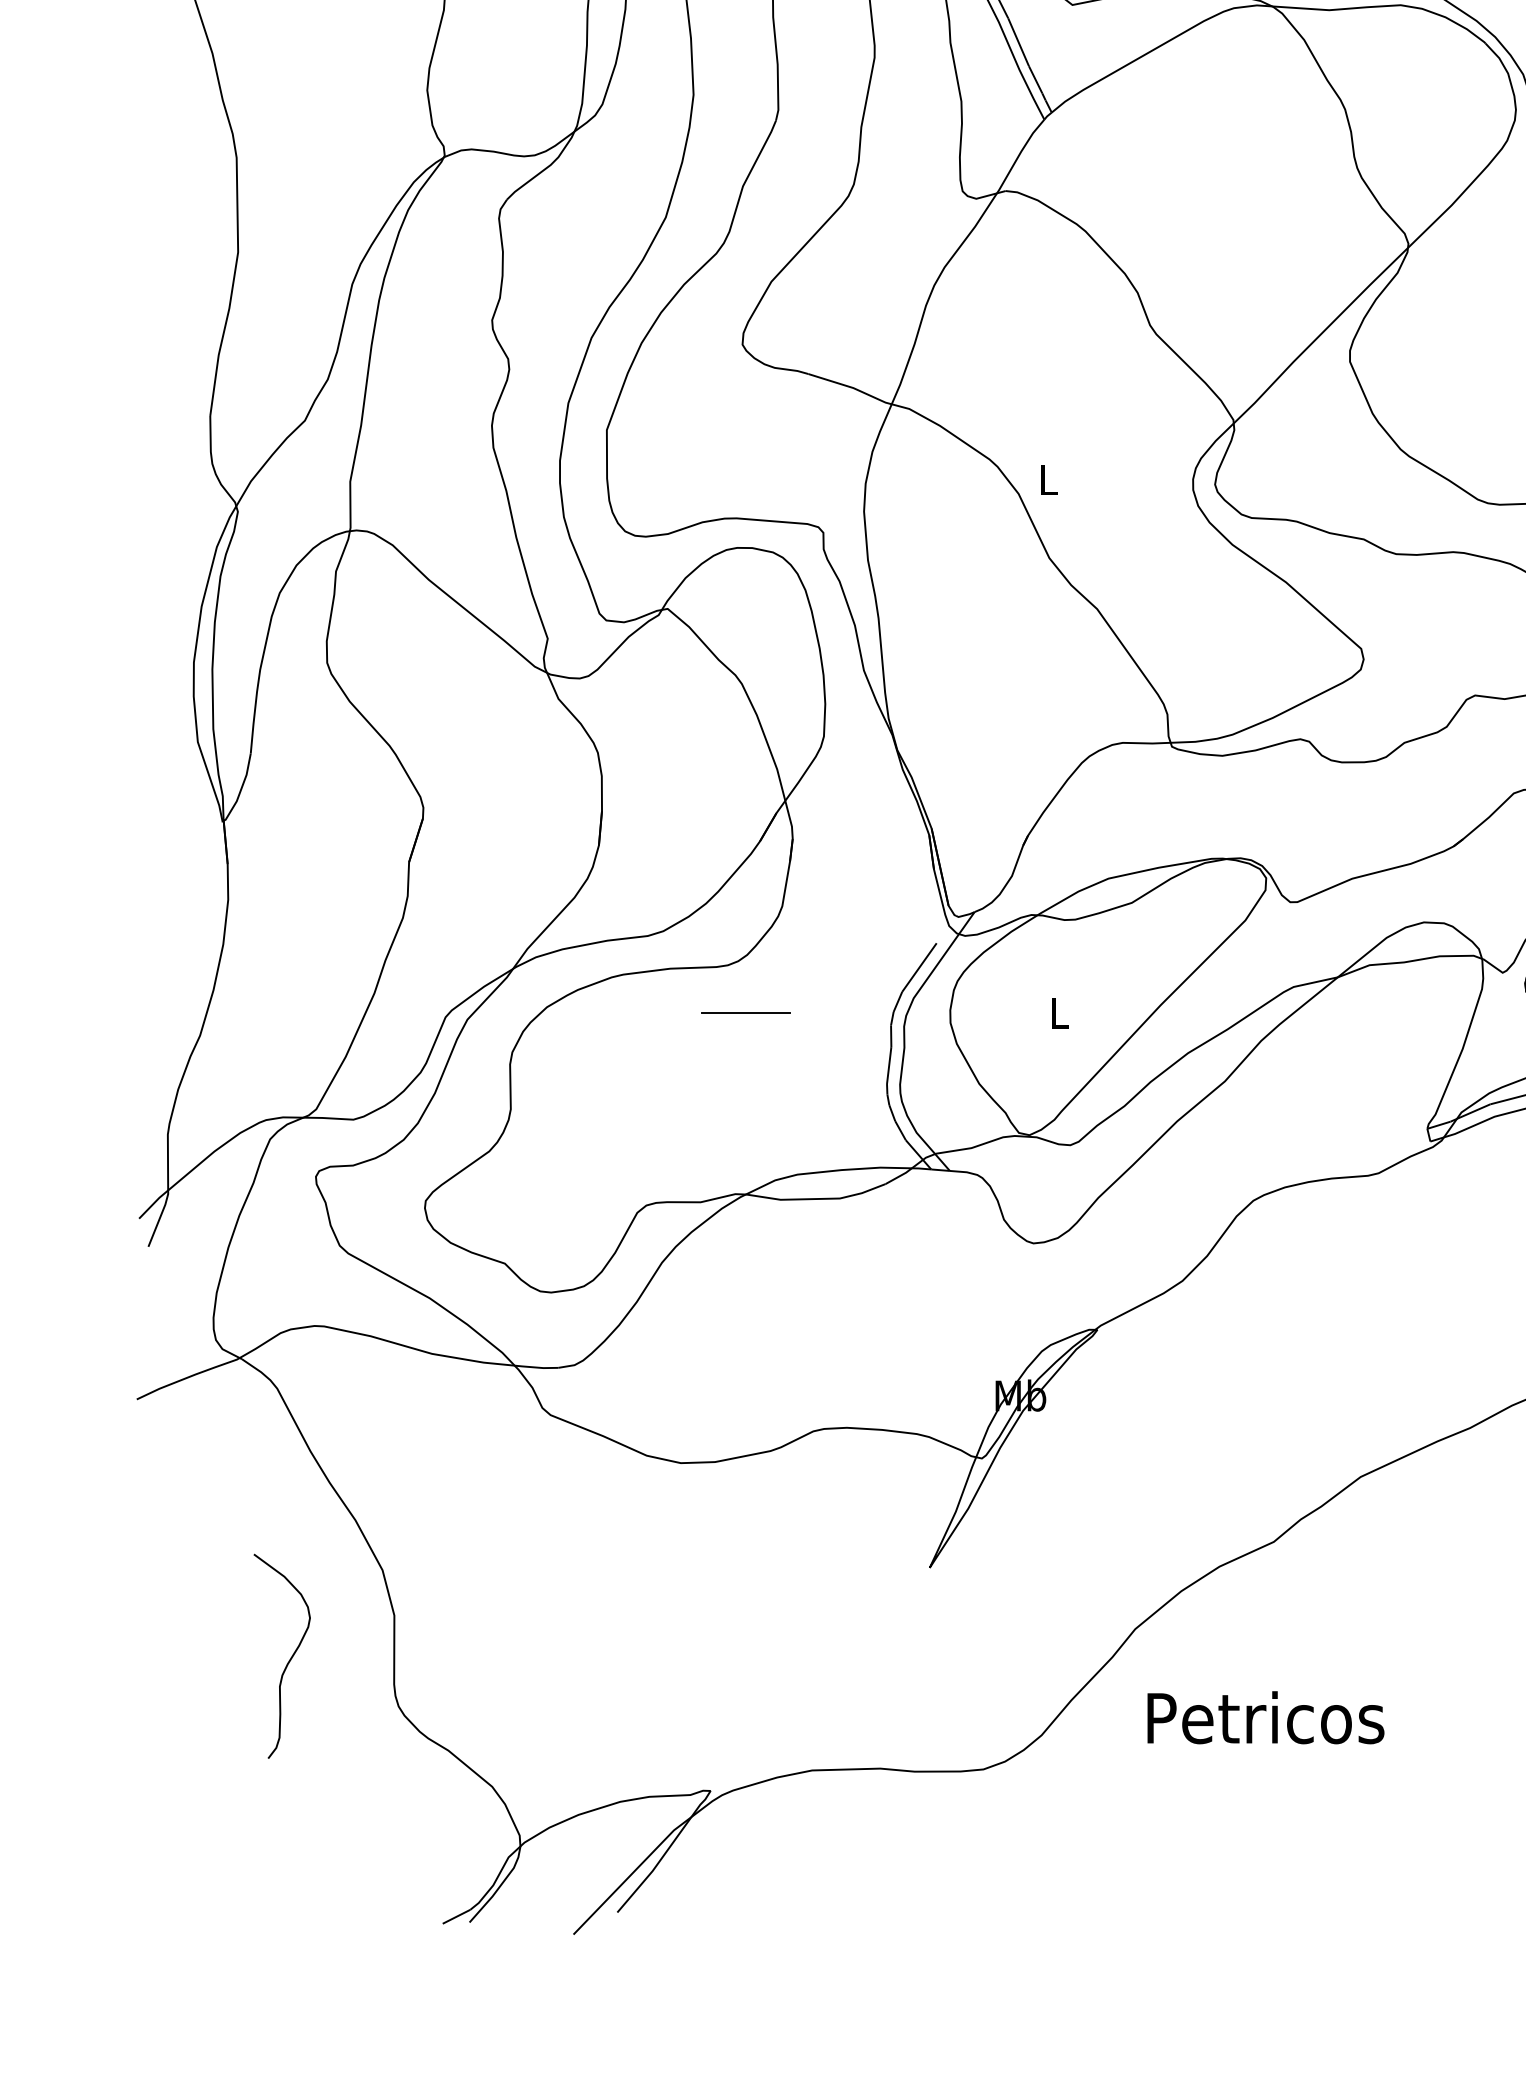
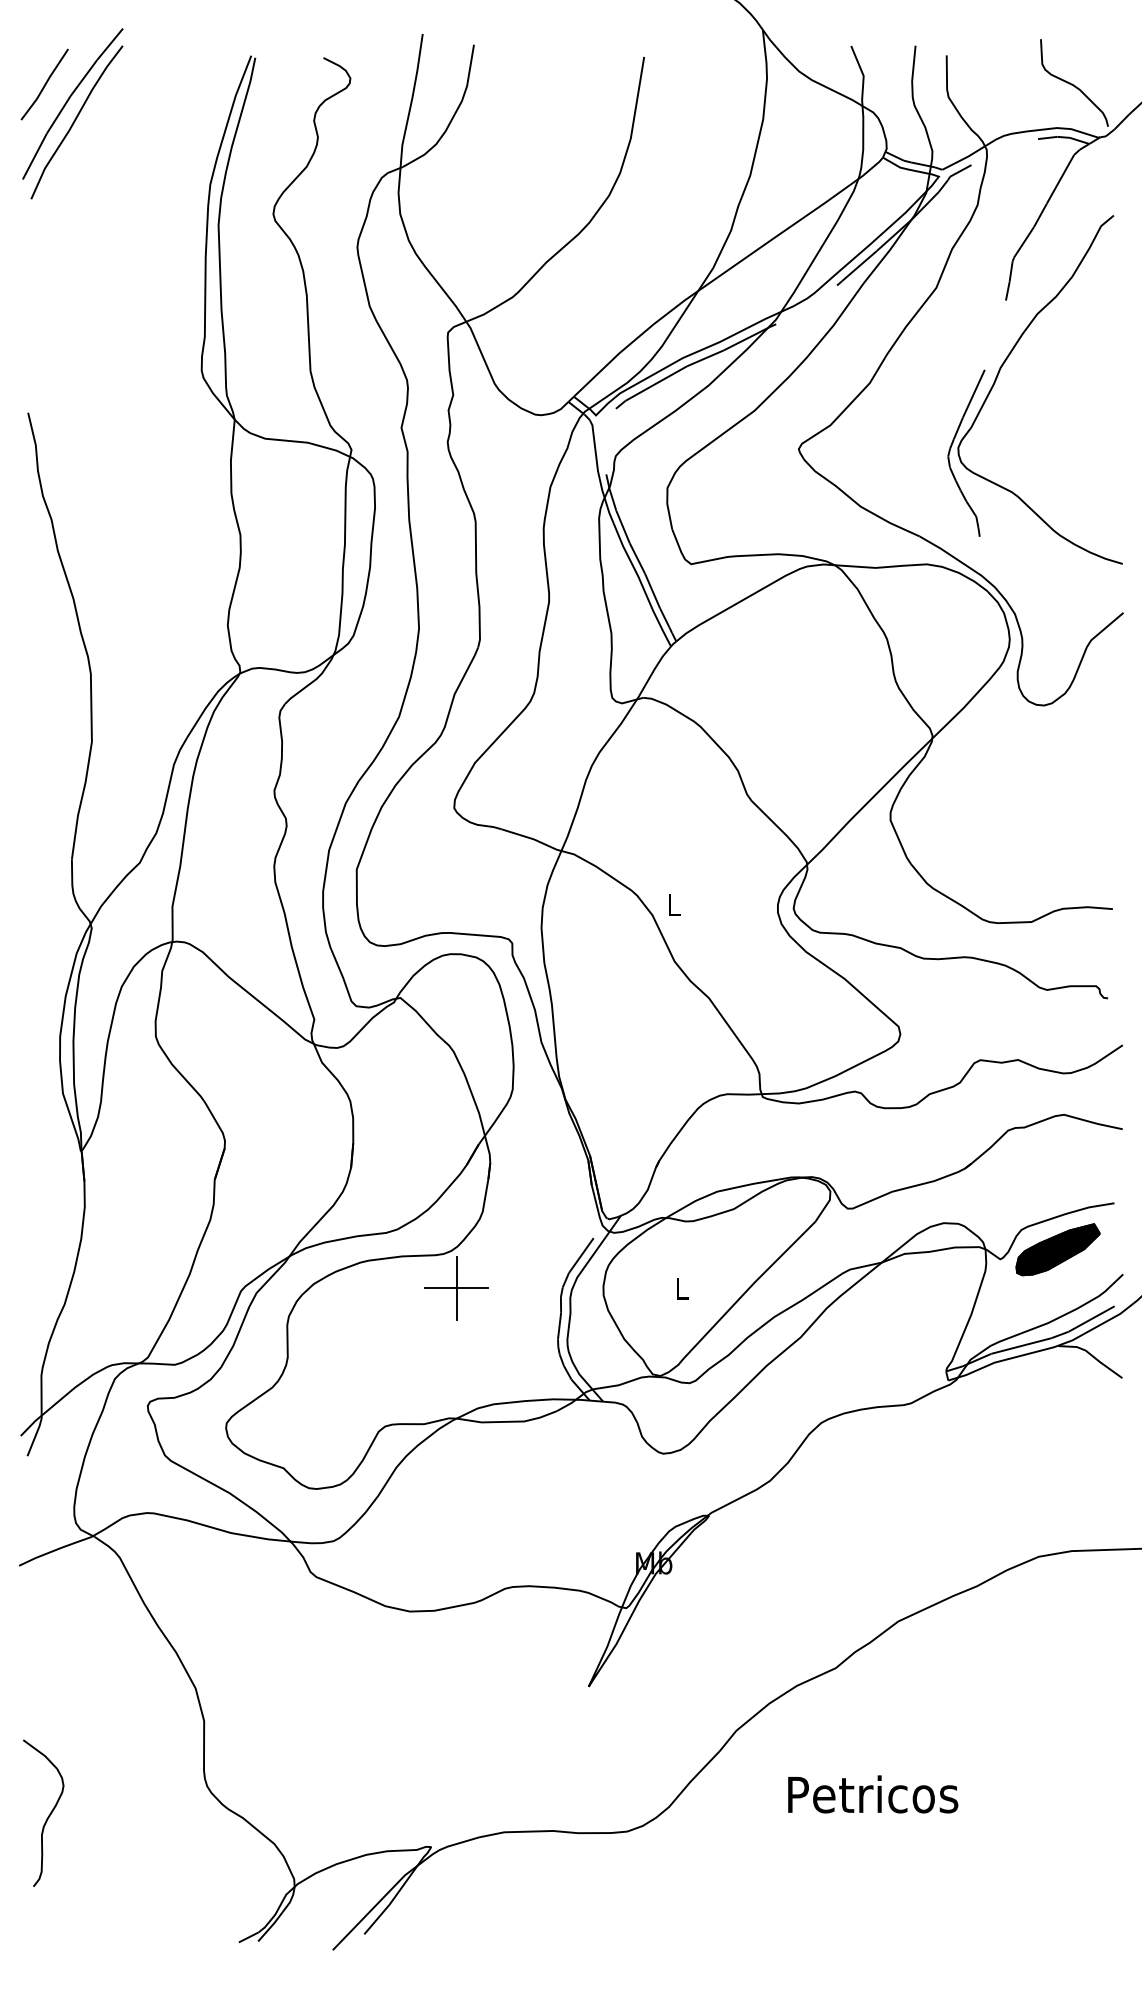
line: (745, 1013) -> (456, 1288), added
curve: (289, 1659) -> (48, 1815), moved
text: (1266, 1717) -> (873, 1794), moved

